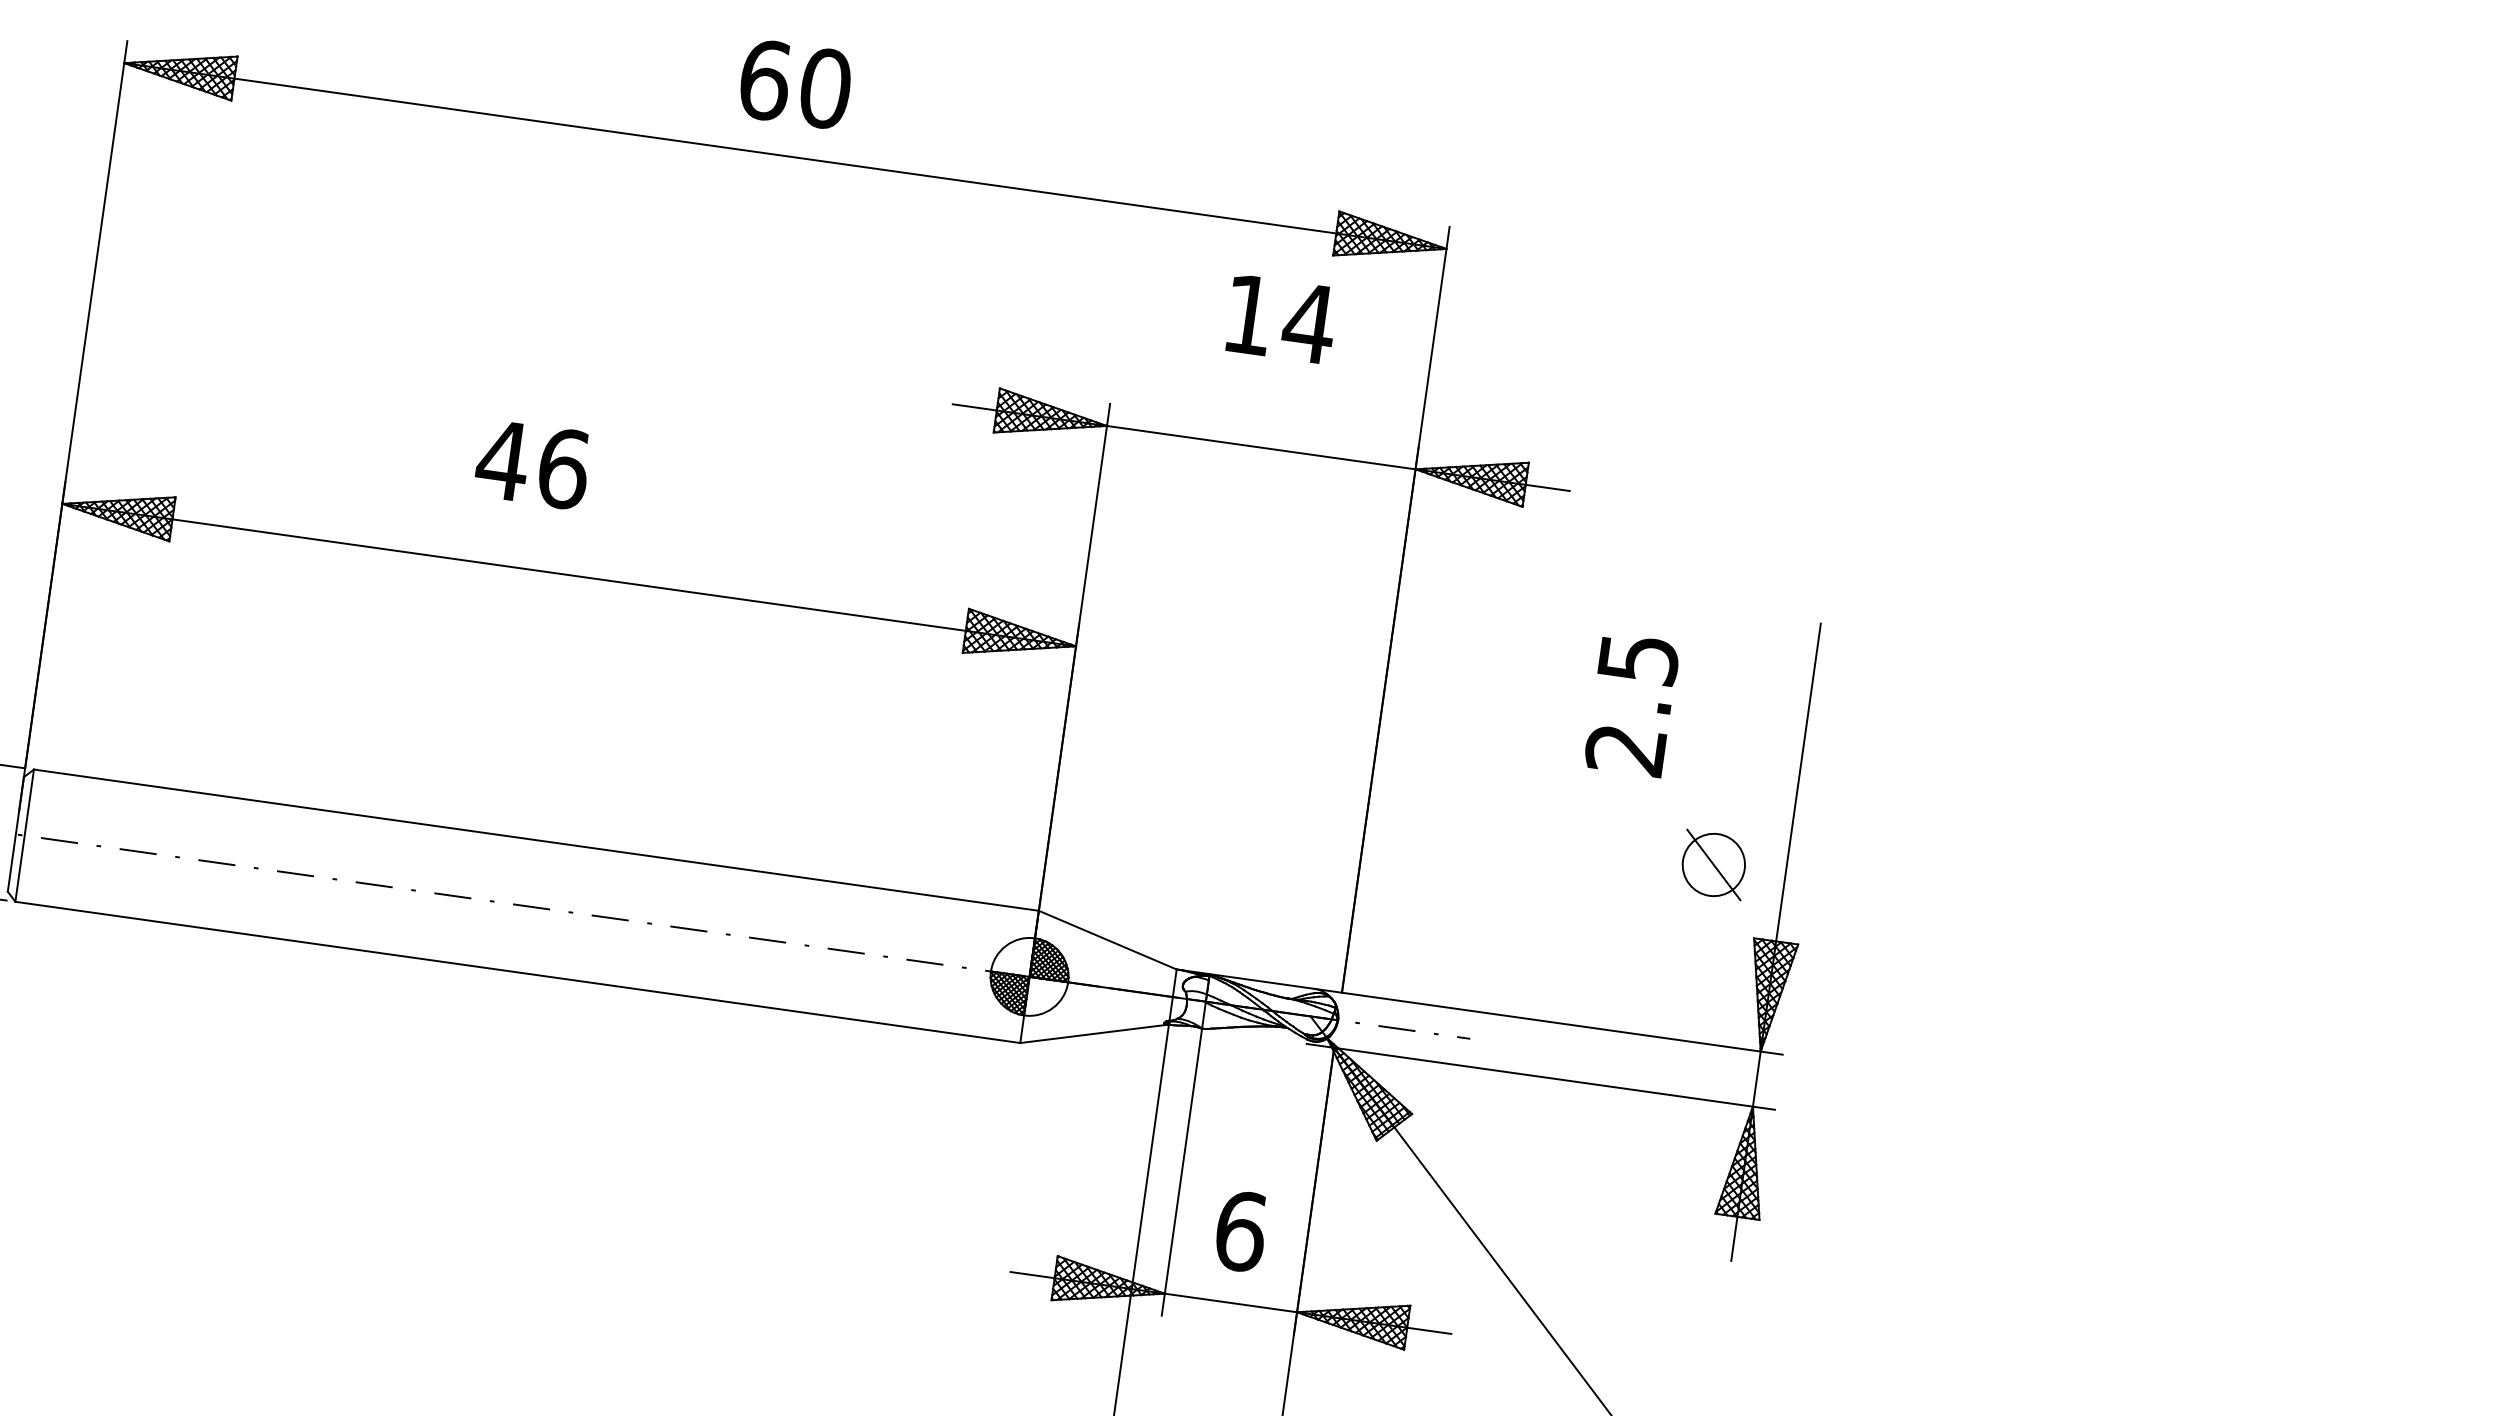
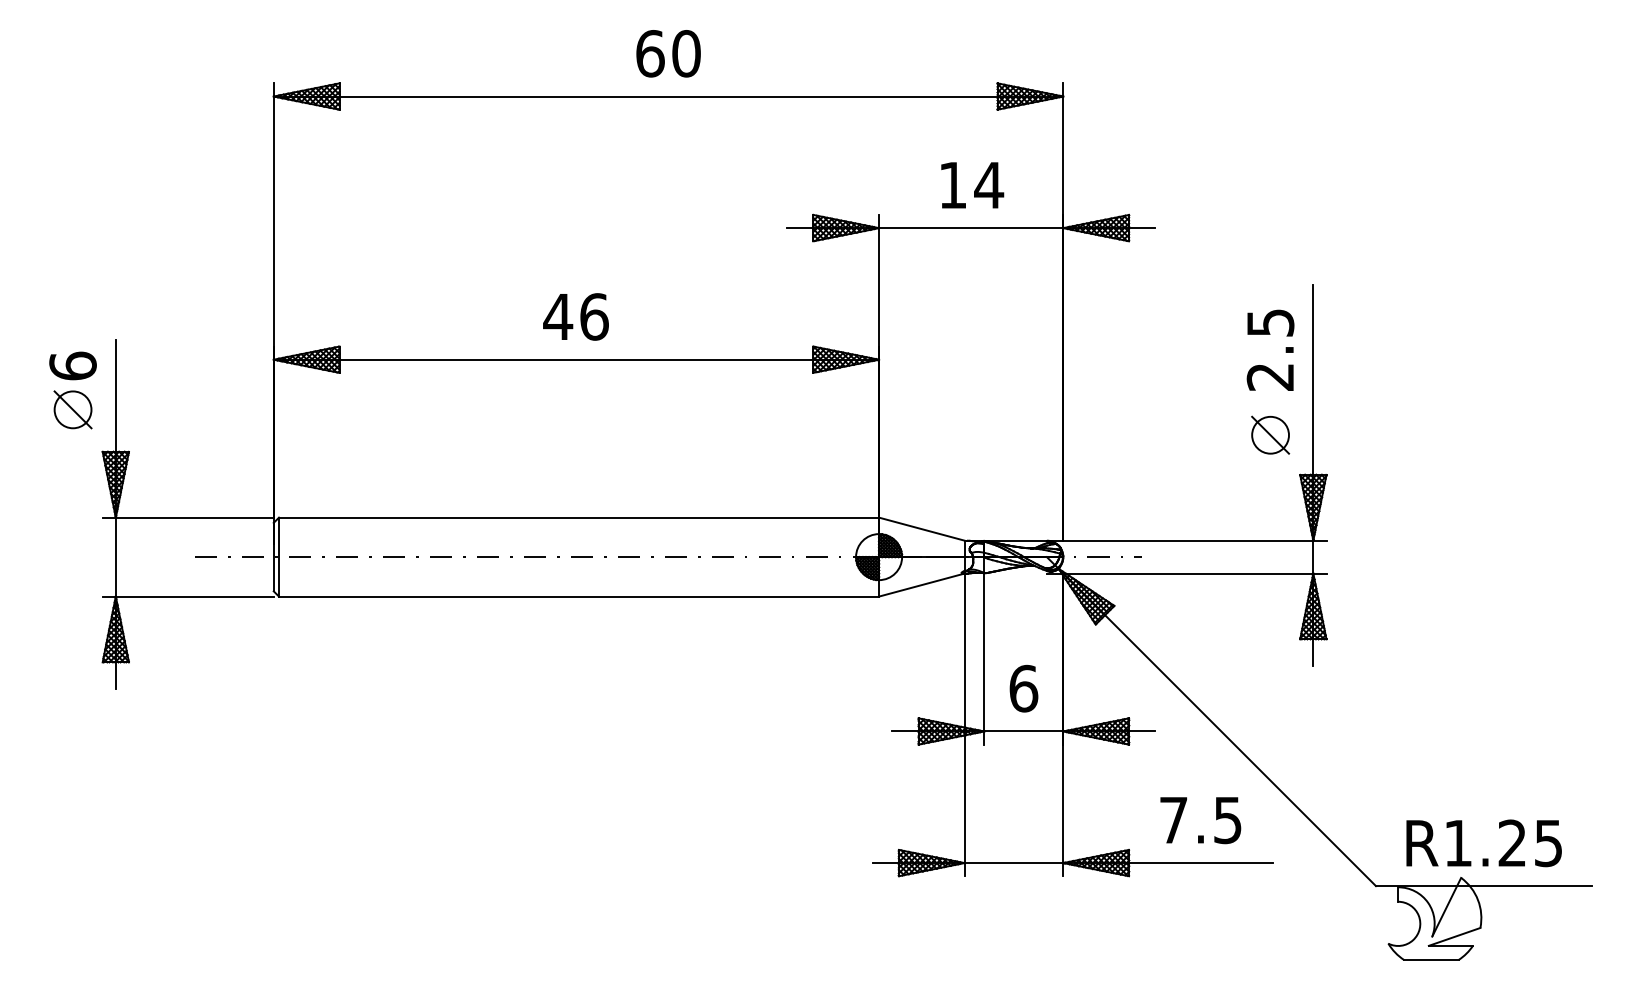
text: (1281, 319) -> (972, 185), moved
text: (532, 463) -> (575, 316), moved
text: (1632, 703) -> (1270, 349), moved

